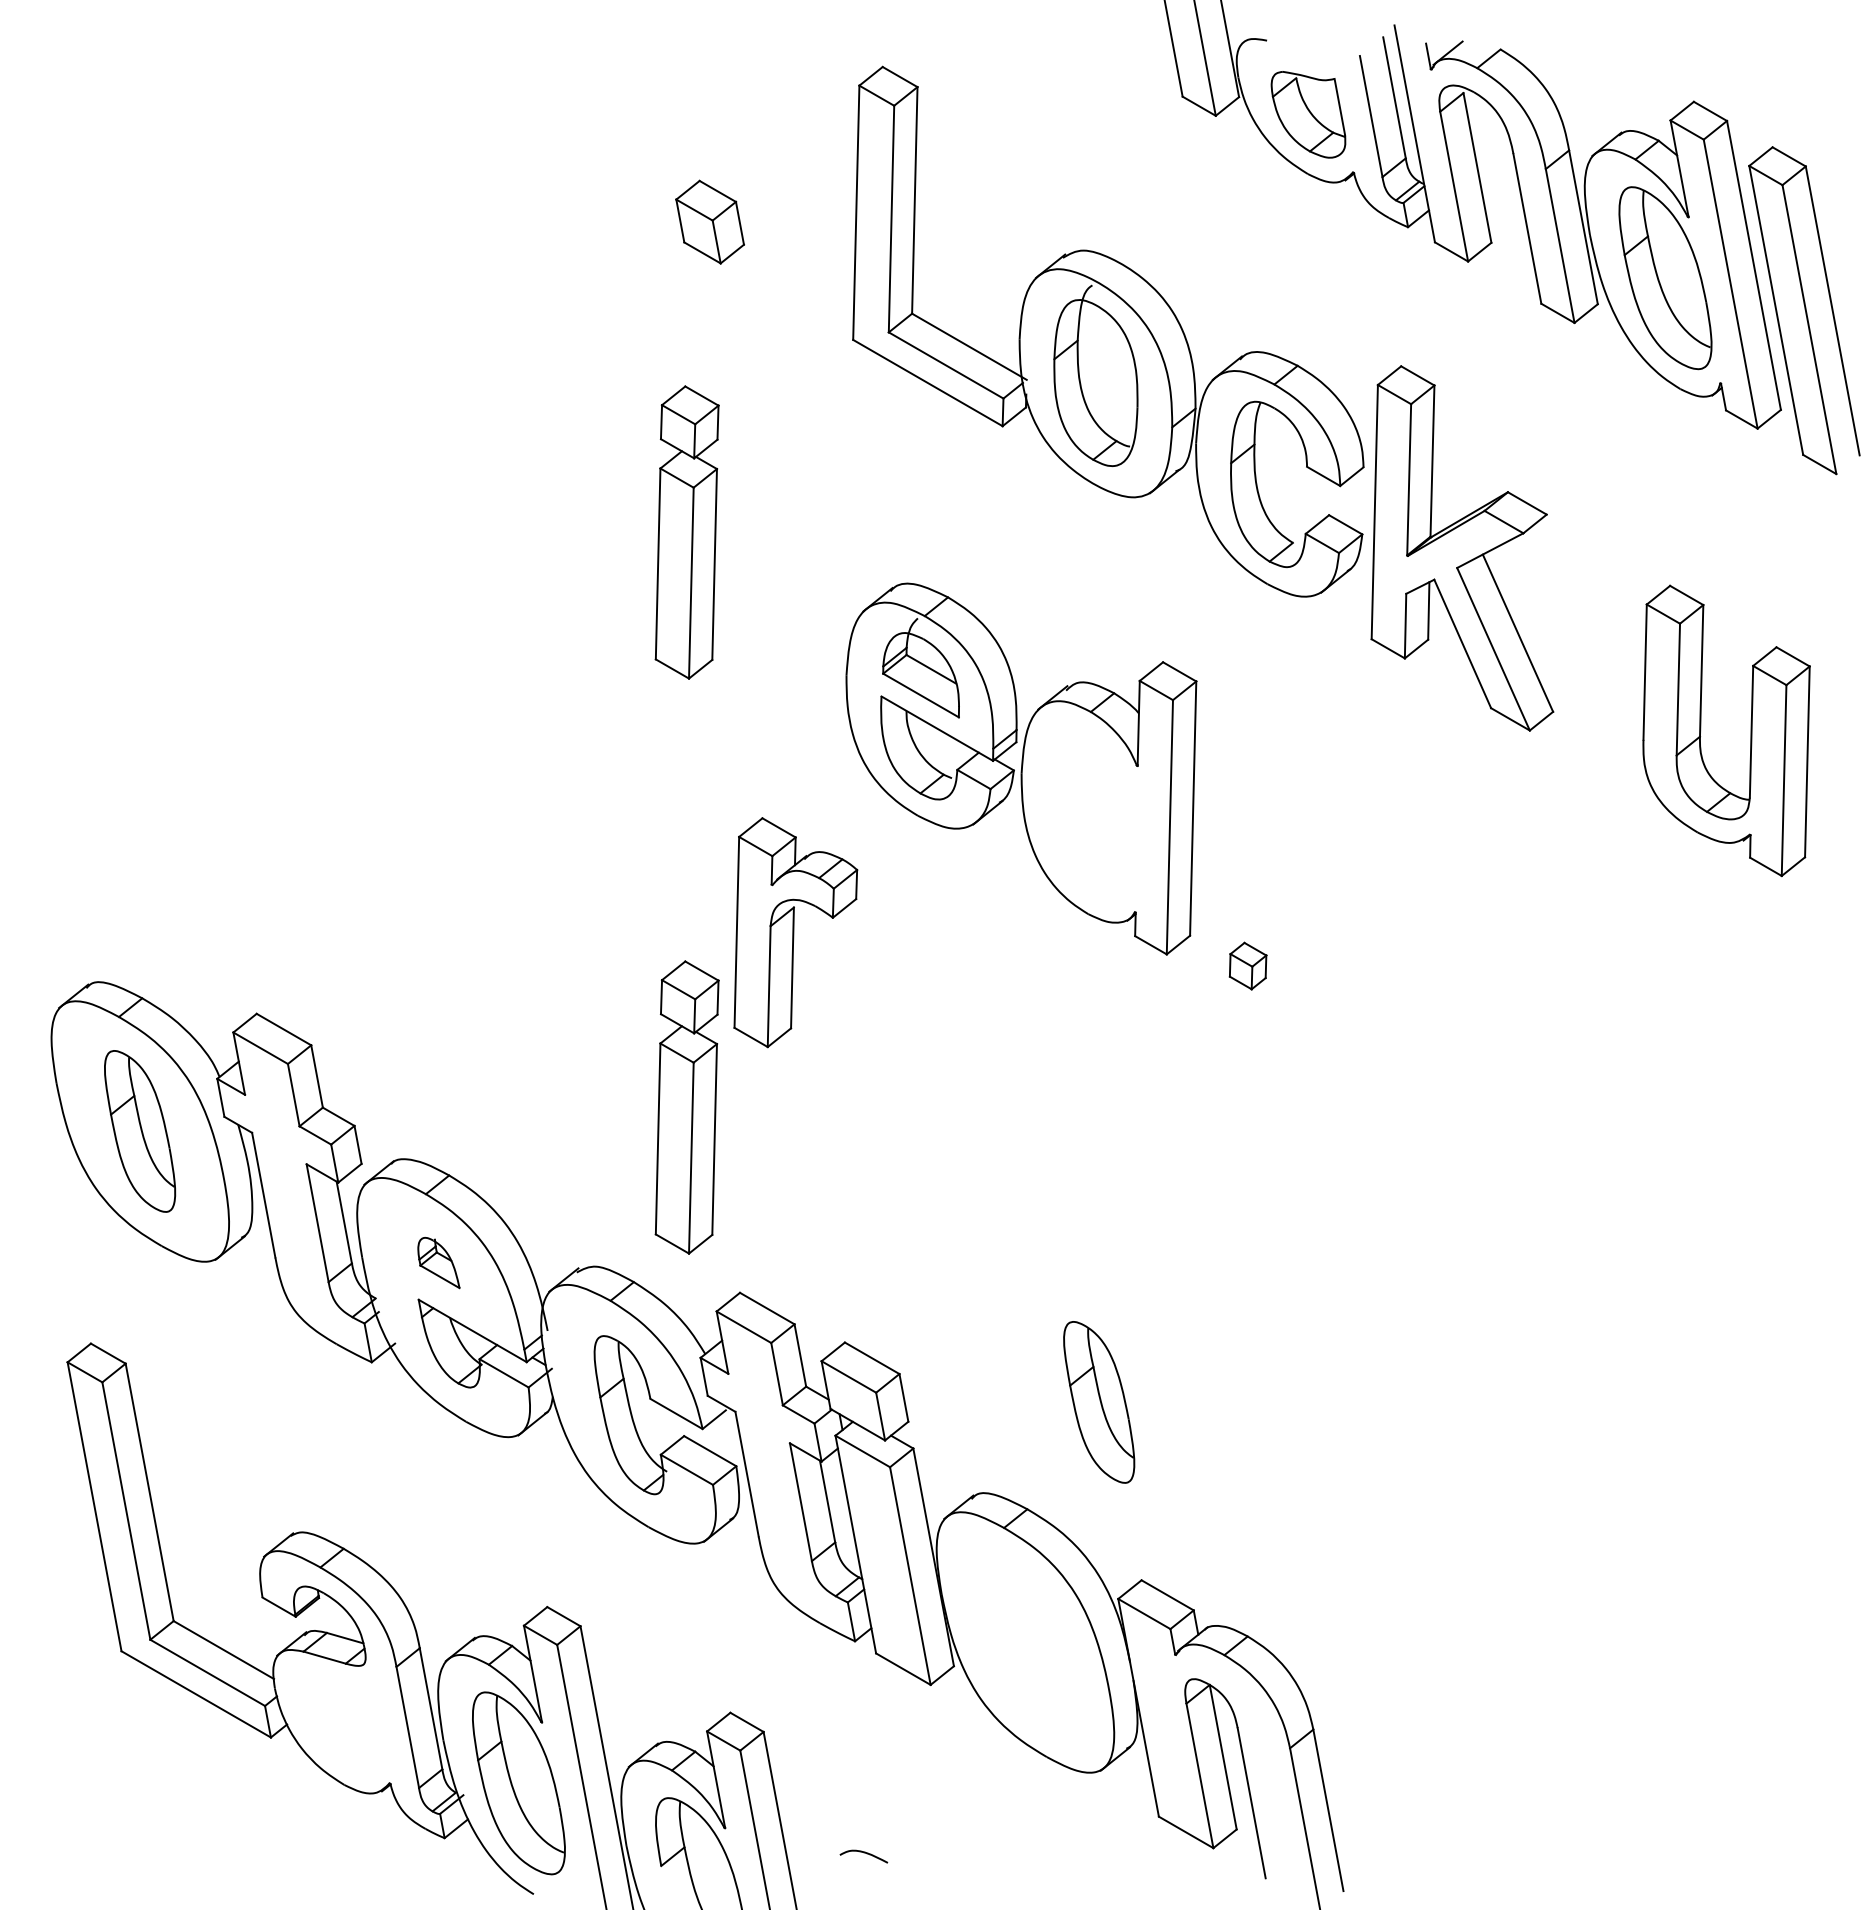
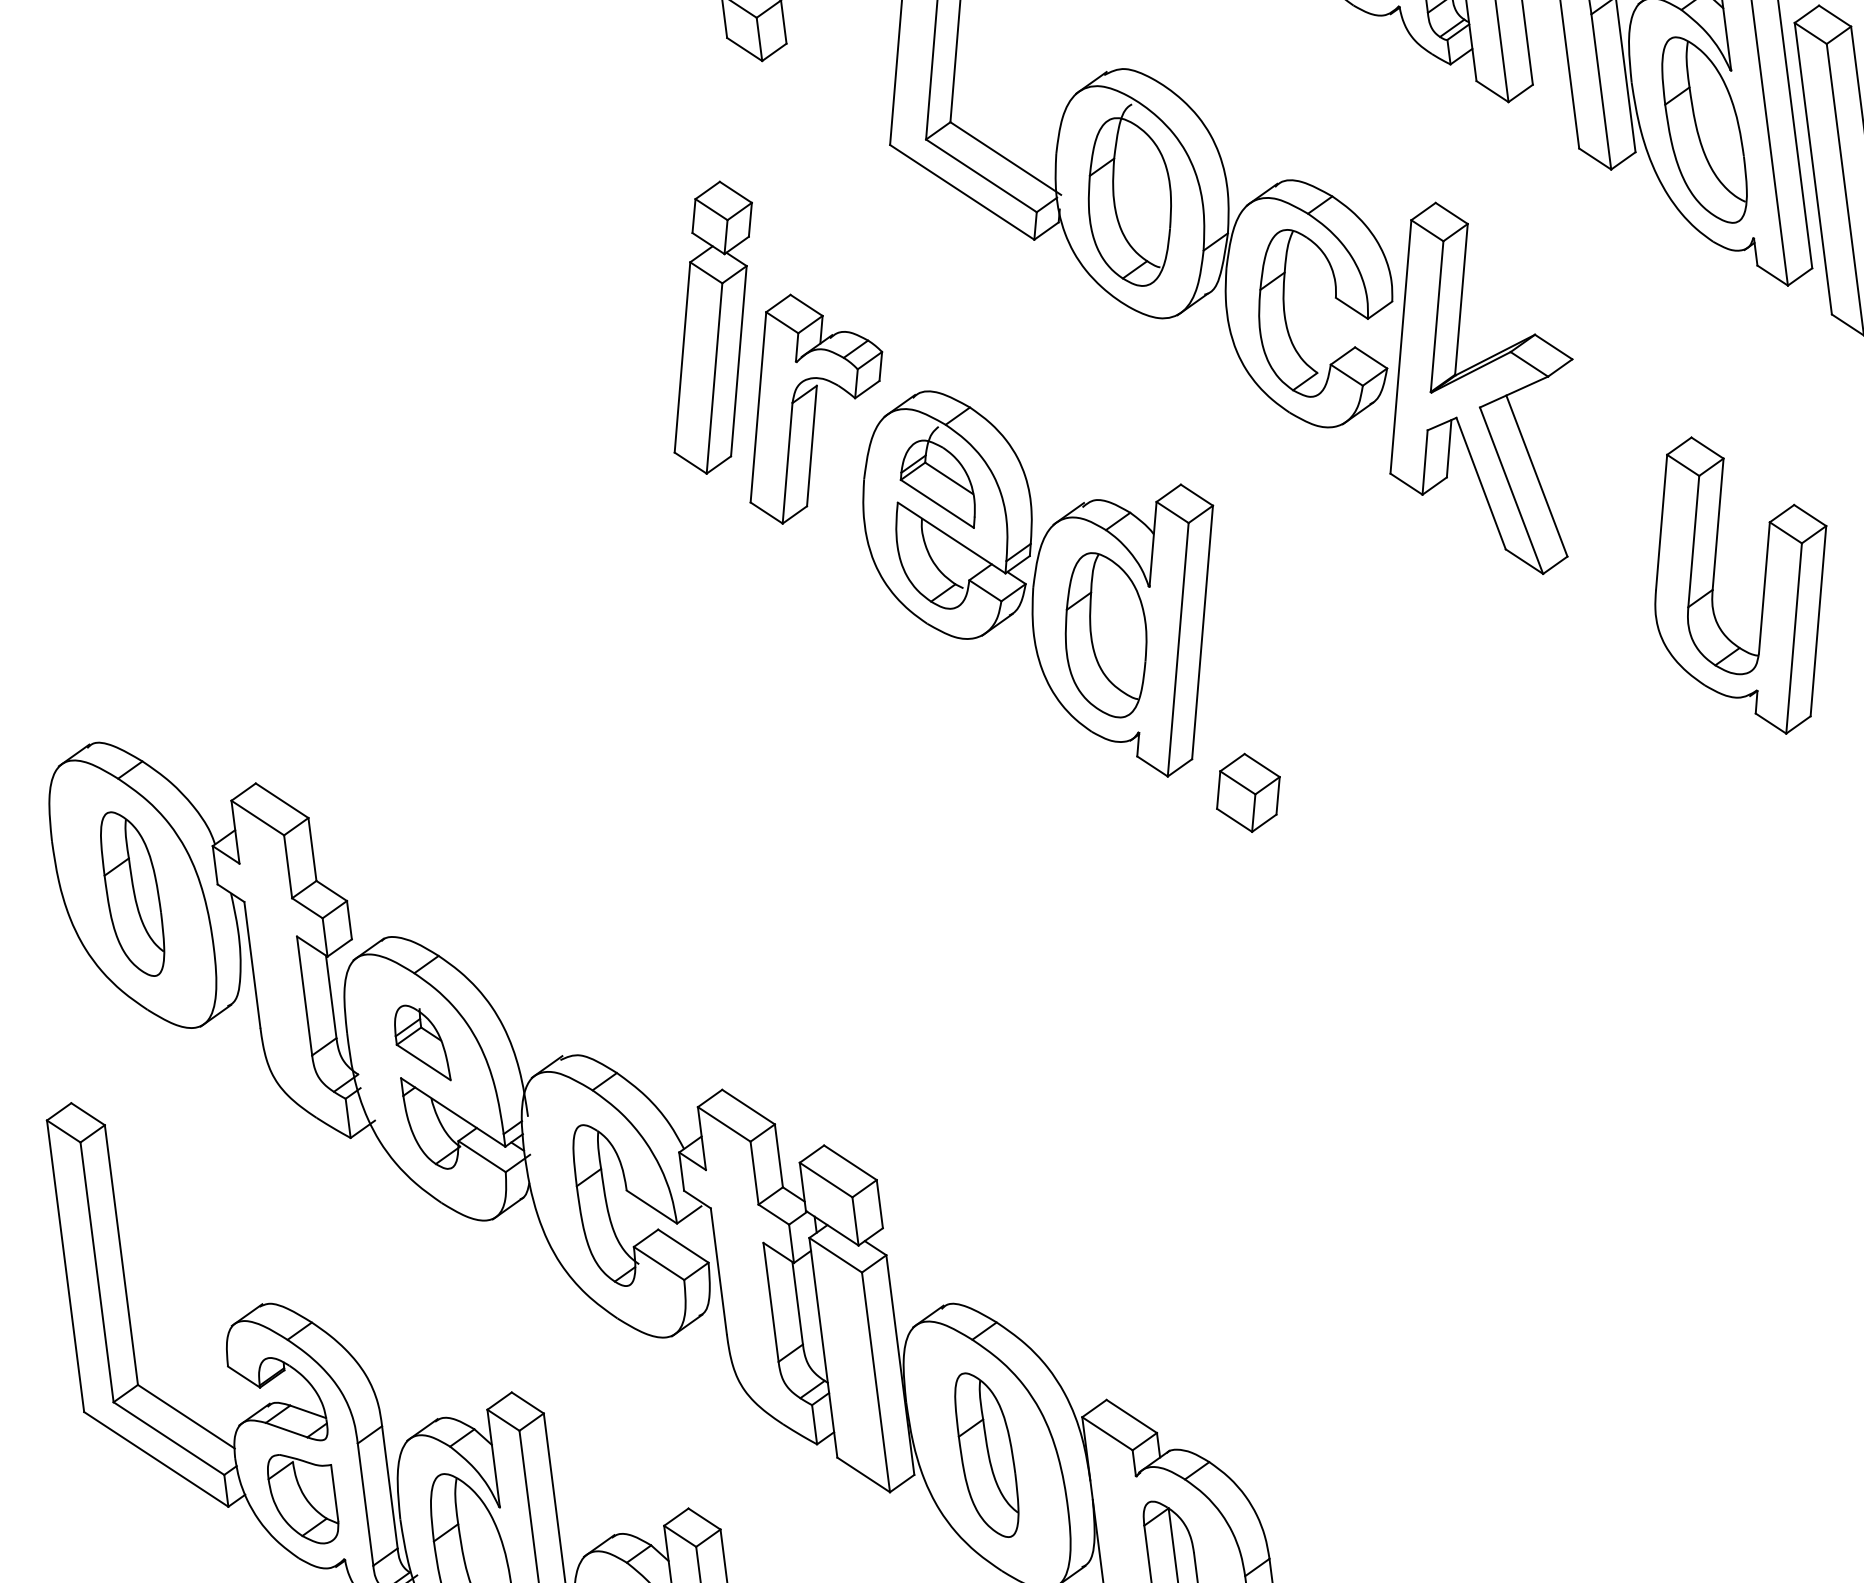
part: (1096, 816) -> (1105, 634), added
part: (795, 932) -> (816, 410), moved
part: (1247, 965) -> (1247, 792), size x1.67
part: (686, 1107) -> (679, 901), removed
part: (438, 1262) -> (422, 1042), size x1.43
part: (1099, 1402) -> (987, 1455), moved
part: (344, 1725) -> (302, 1499), added

